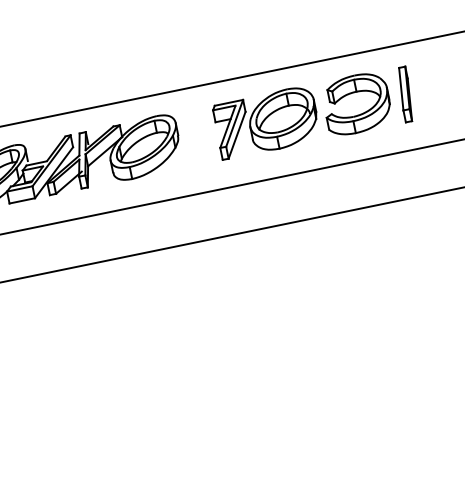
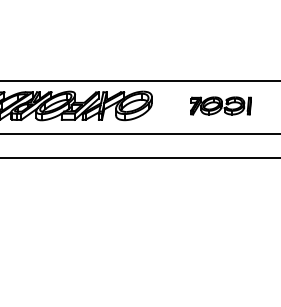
part: (312, 112) -> (220, 105), size x0.6

